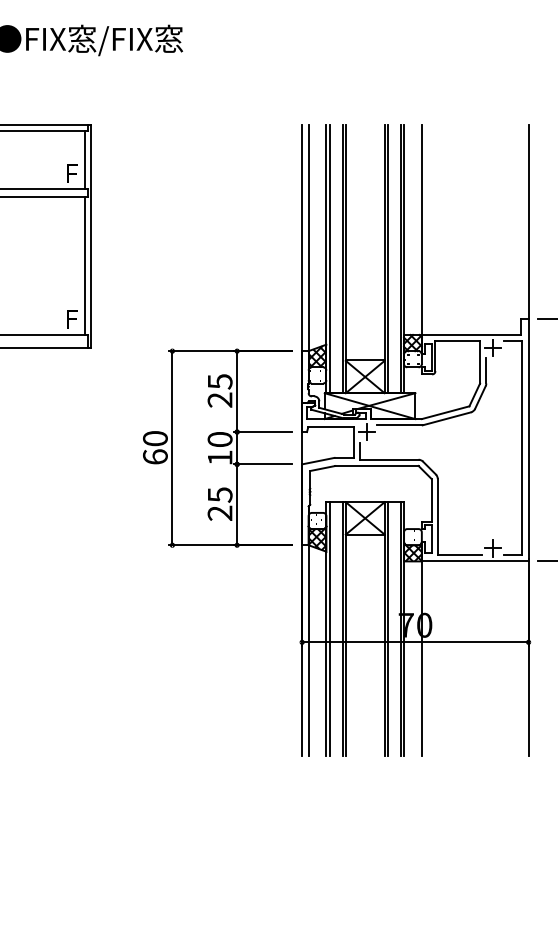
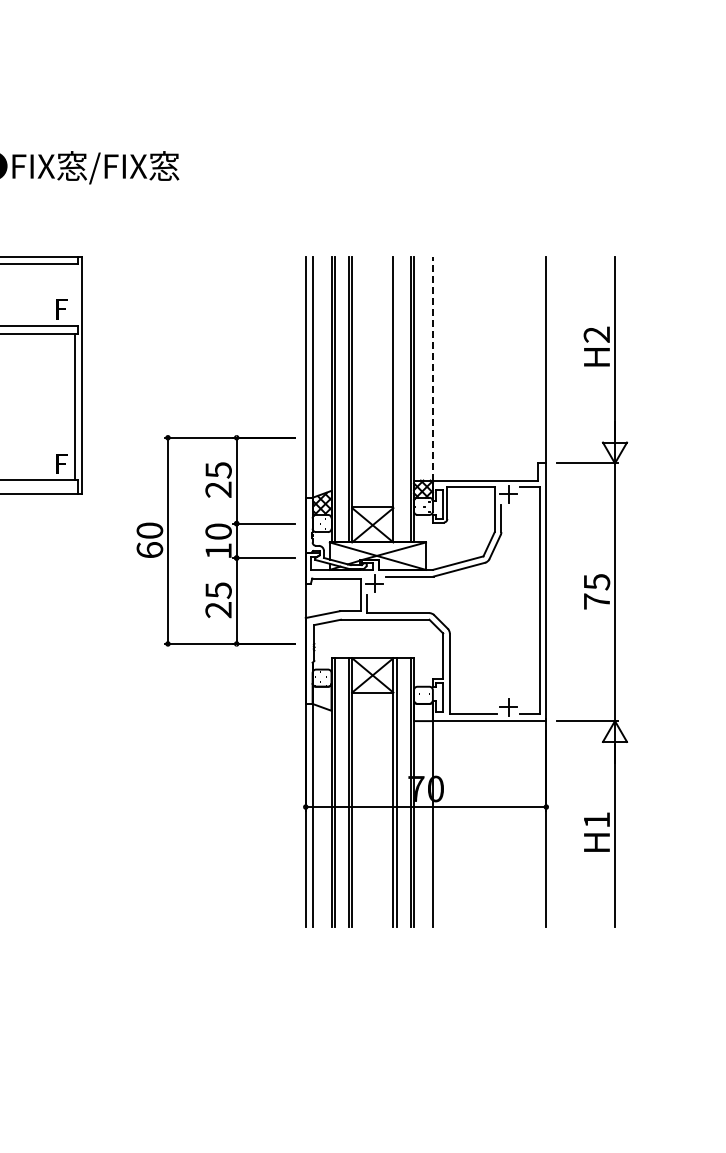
line: (84, 159) -> (74, 294), removed
line: (421, 229) -> (432, 368), solid -> dashed
line: (387, 258) -> (396, 399), removed
part: (217, 447) -> (215, 540), moved
hatch: (316, 538) -> (321, 696), removed
hatch: (412, 551) -> (423, 710), removed

